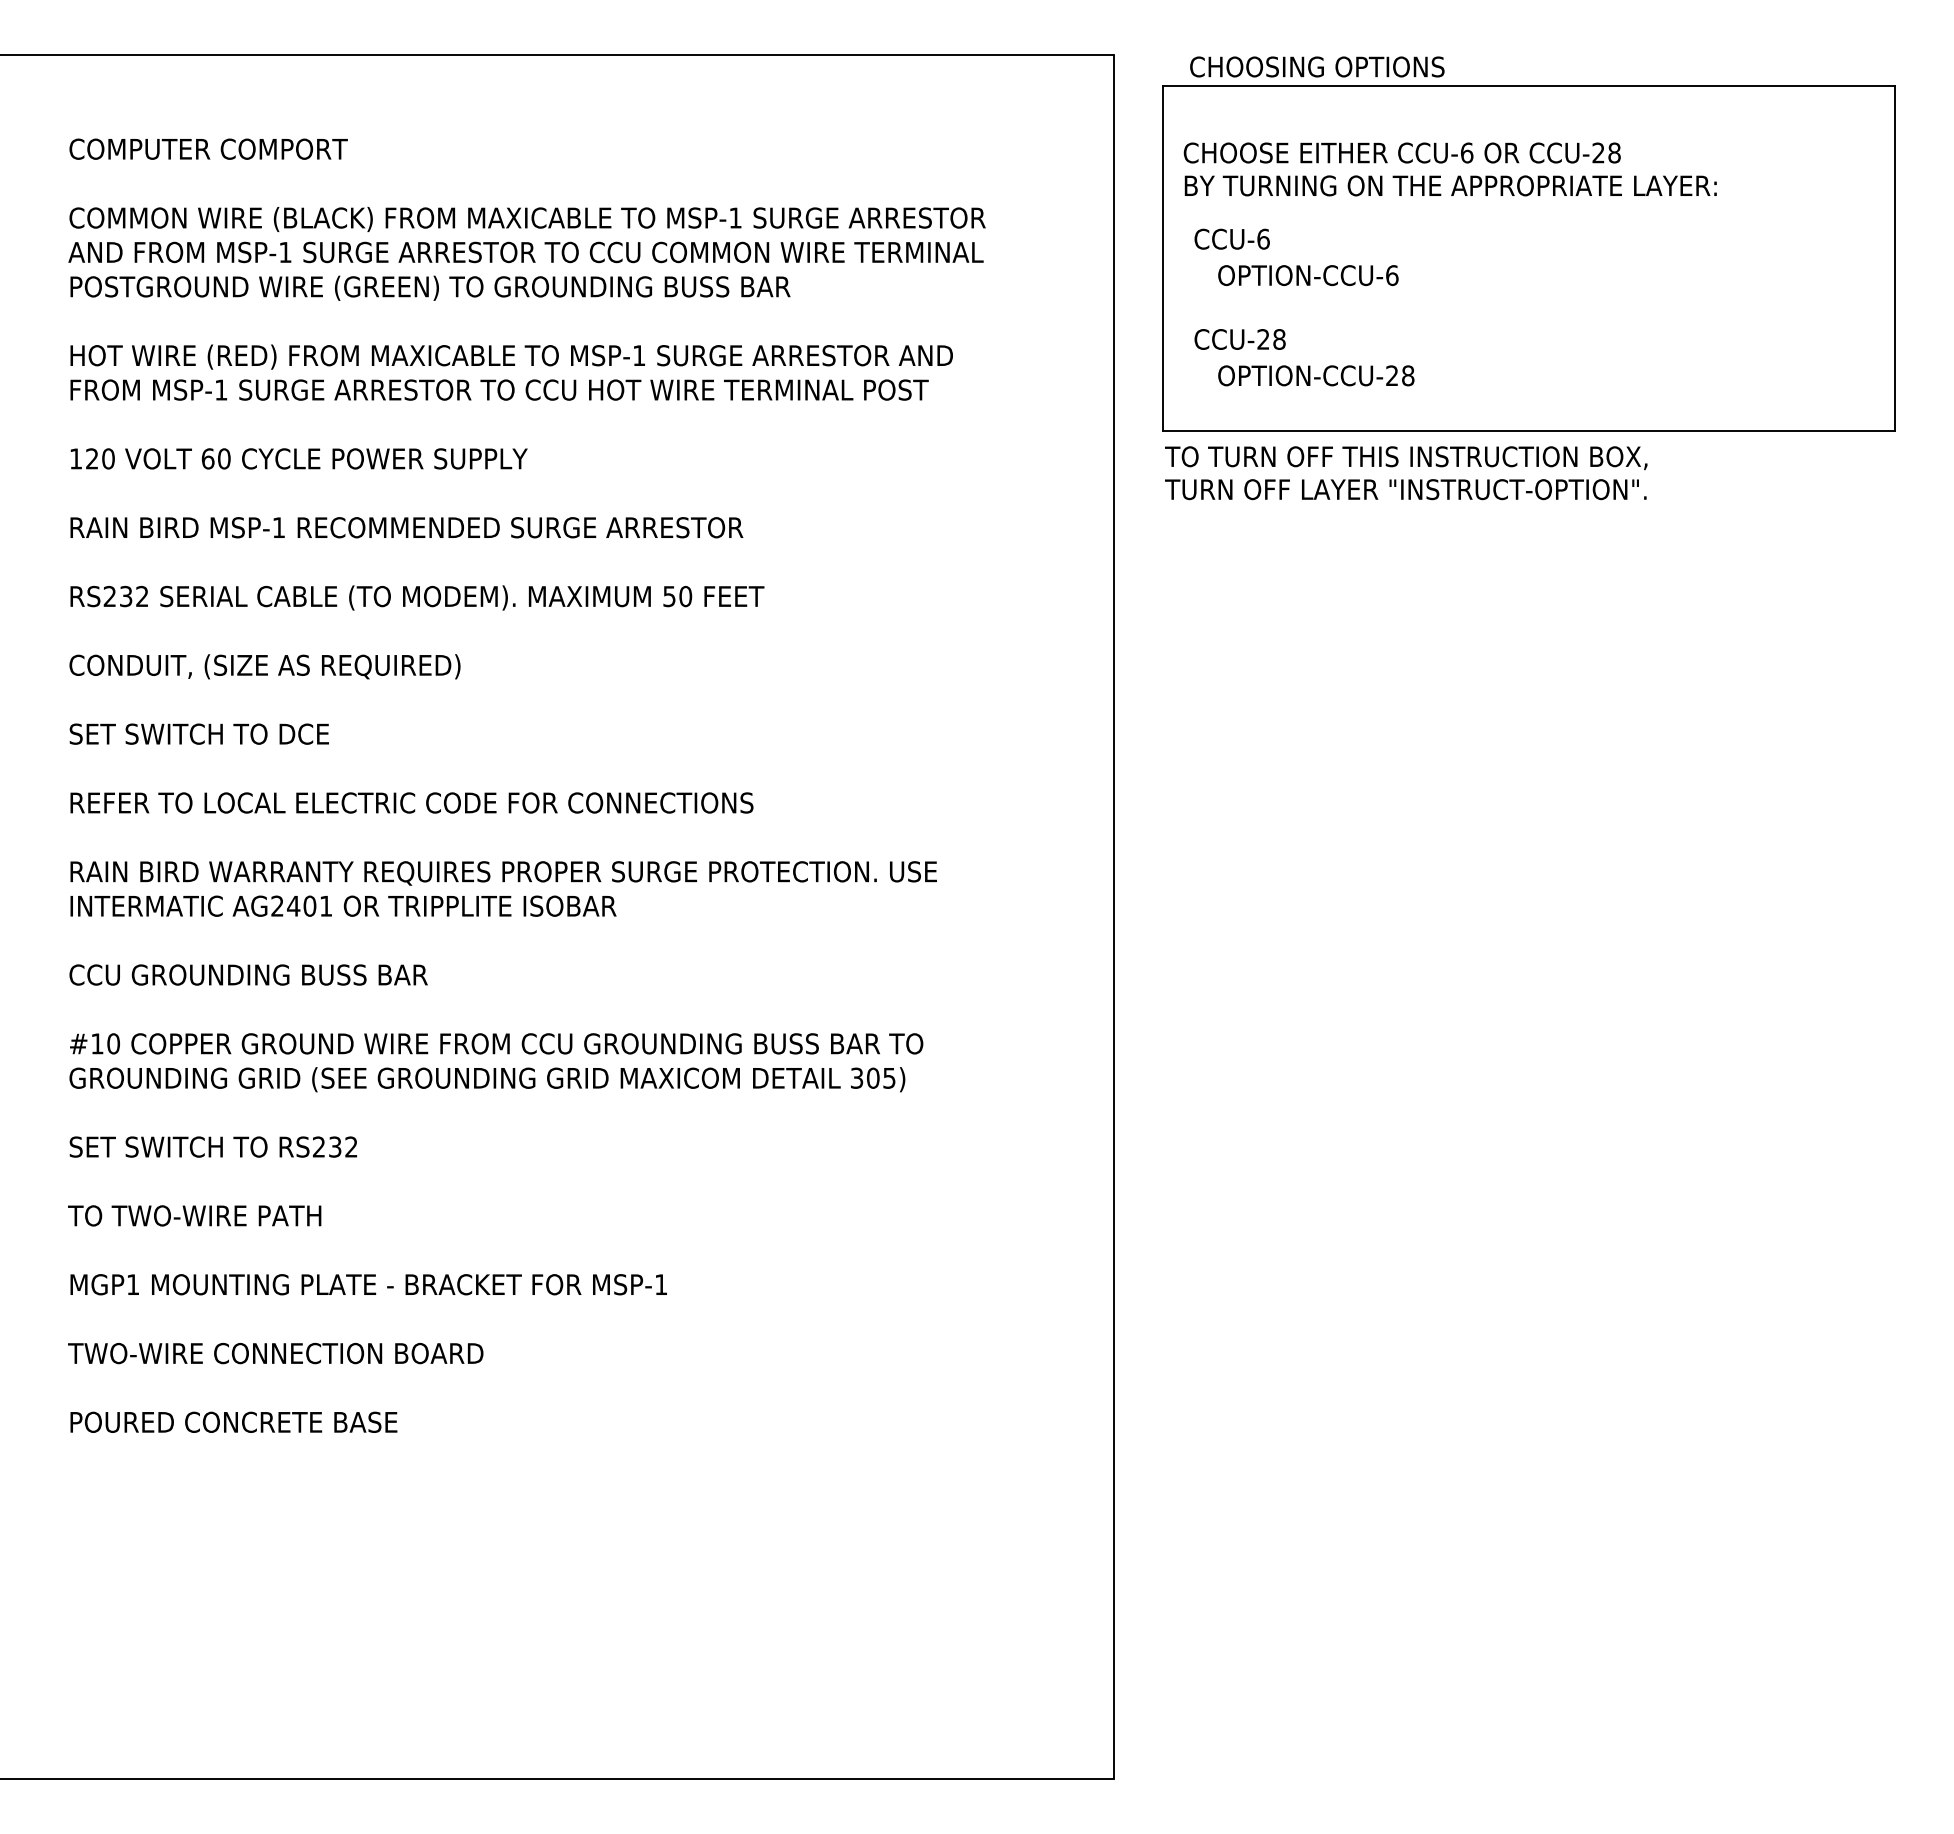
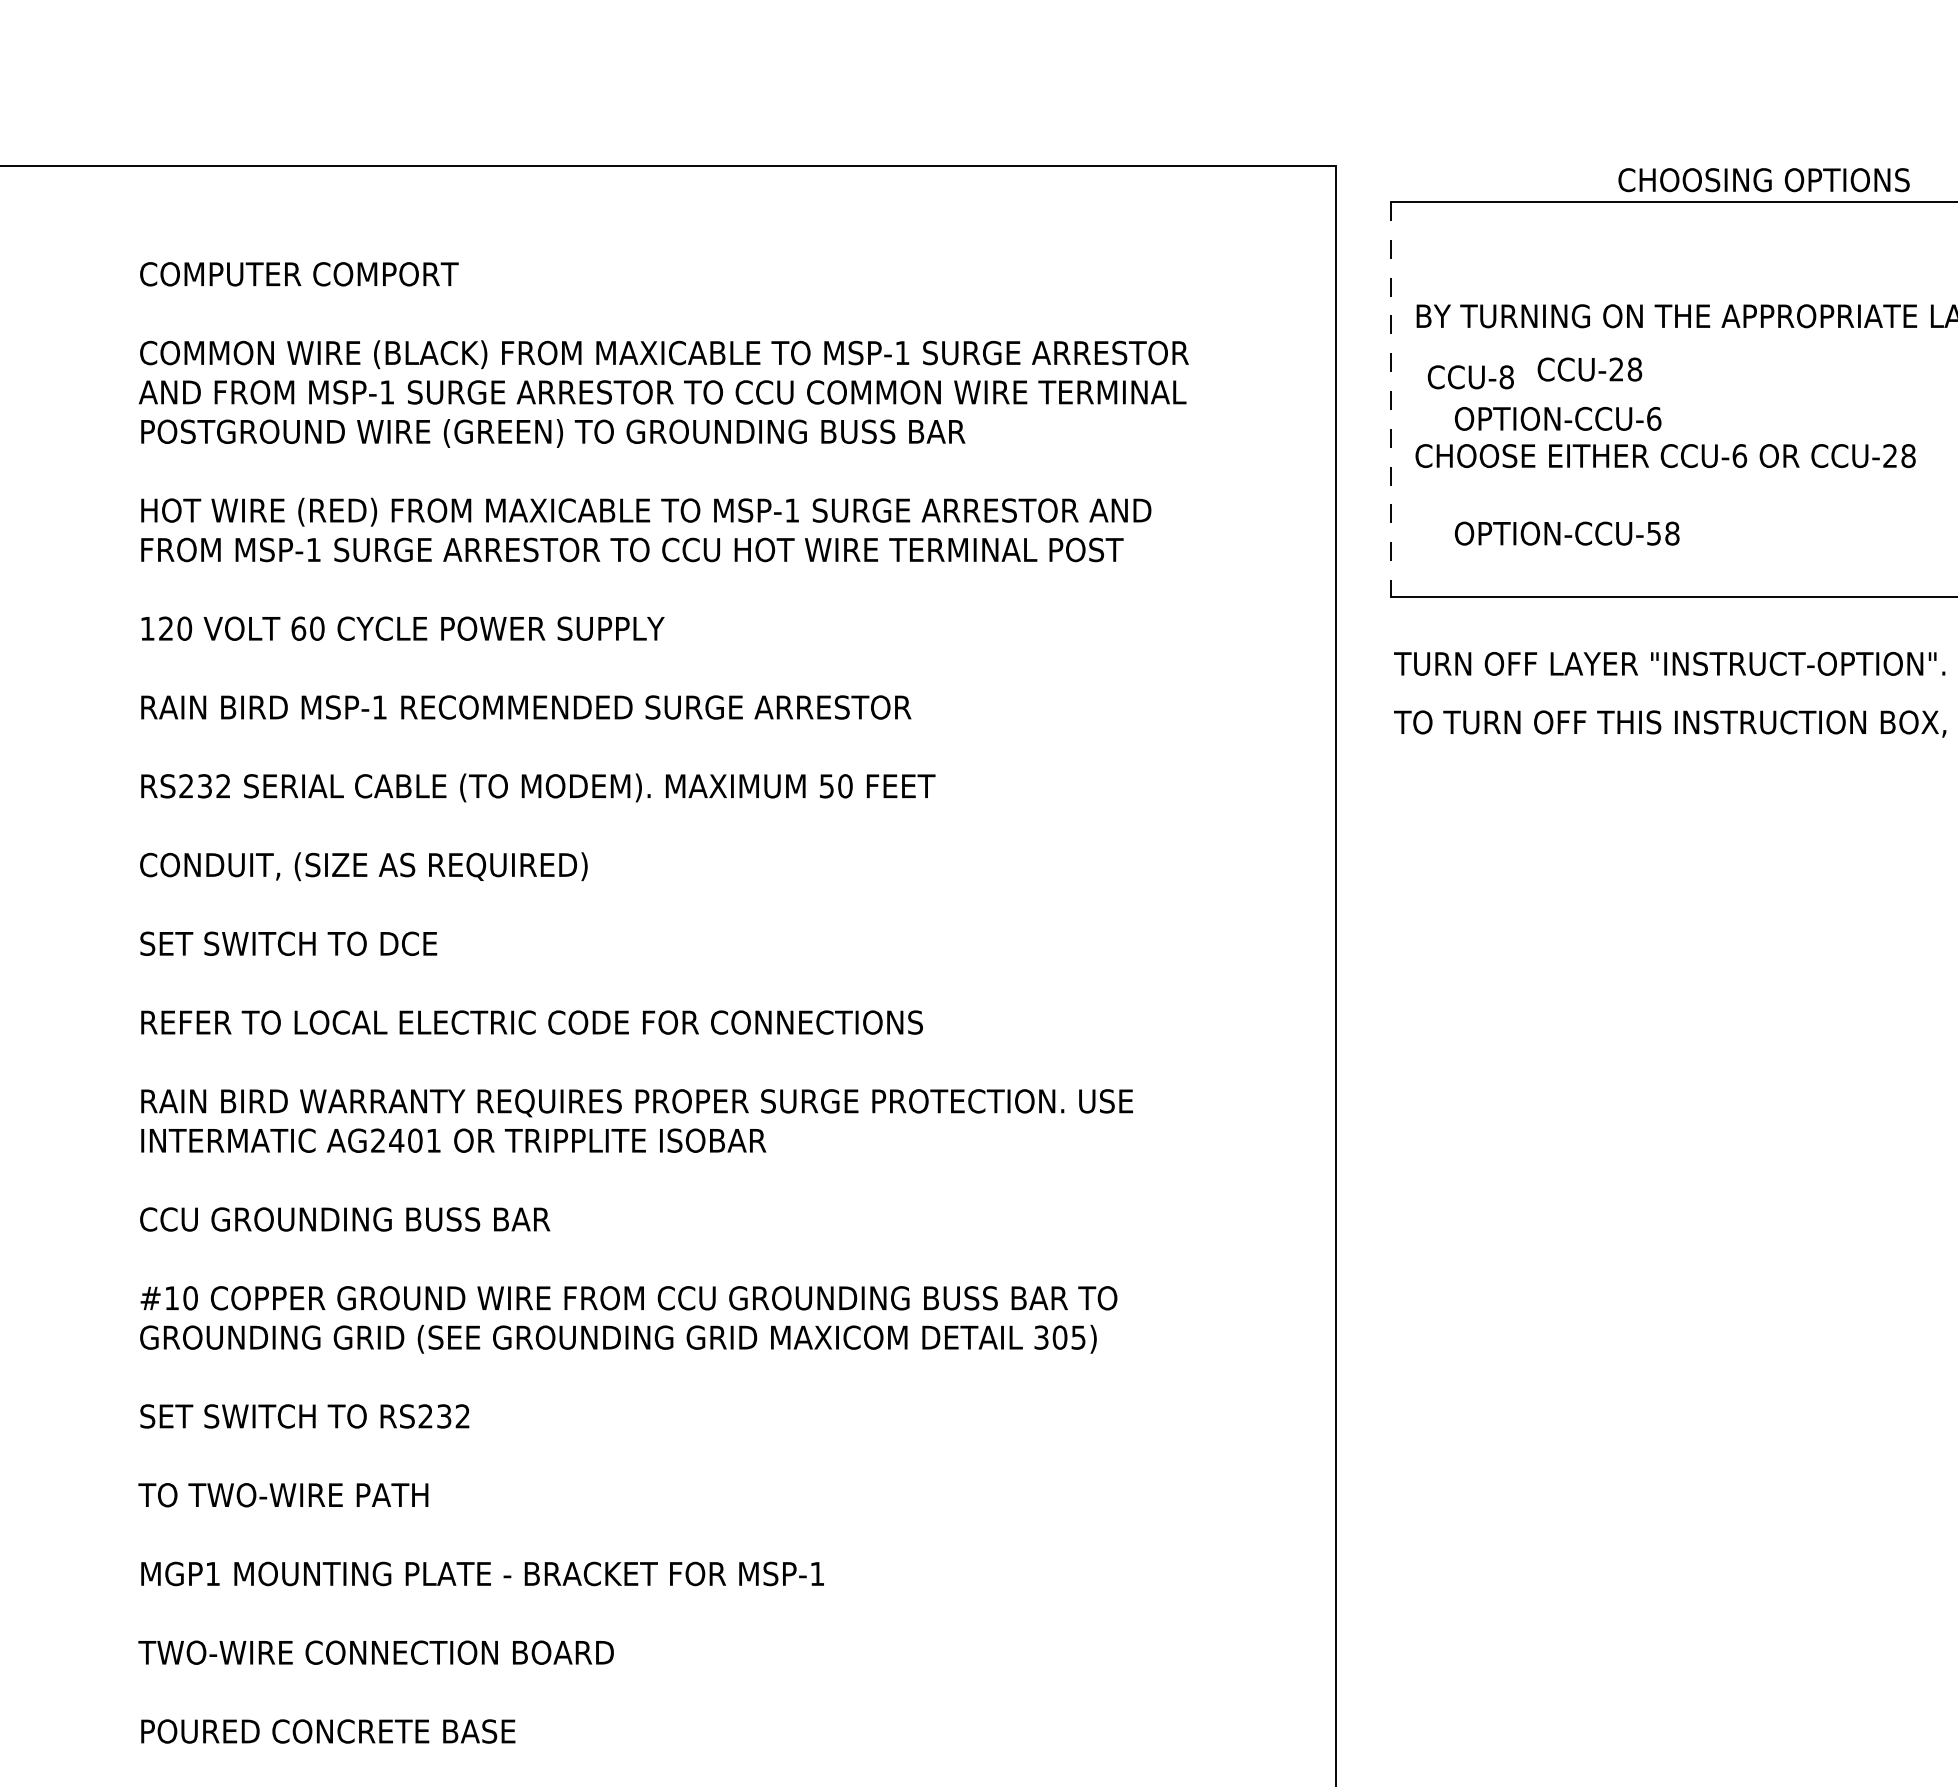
text: (1317, 66) -> (1764, 179), moved
text: (1401, 152) -> (1664, 455), moved
text: (1263, 238) -> (1506, 376), CCU-6 -> CCU-8
line: (1162, 258) -> (1391, 399), solid -> dashed
text: (1239, 339) -> (1589, 369), moved
text: (1392, 375) -> (1654, 533), OPTION-CCU-28 -> OPTION-CCU-58
text: (1406, 458) -> (1670, 724), moved

